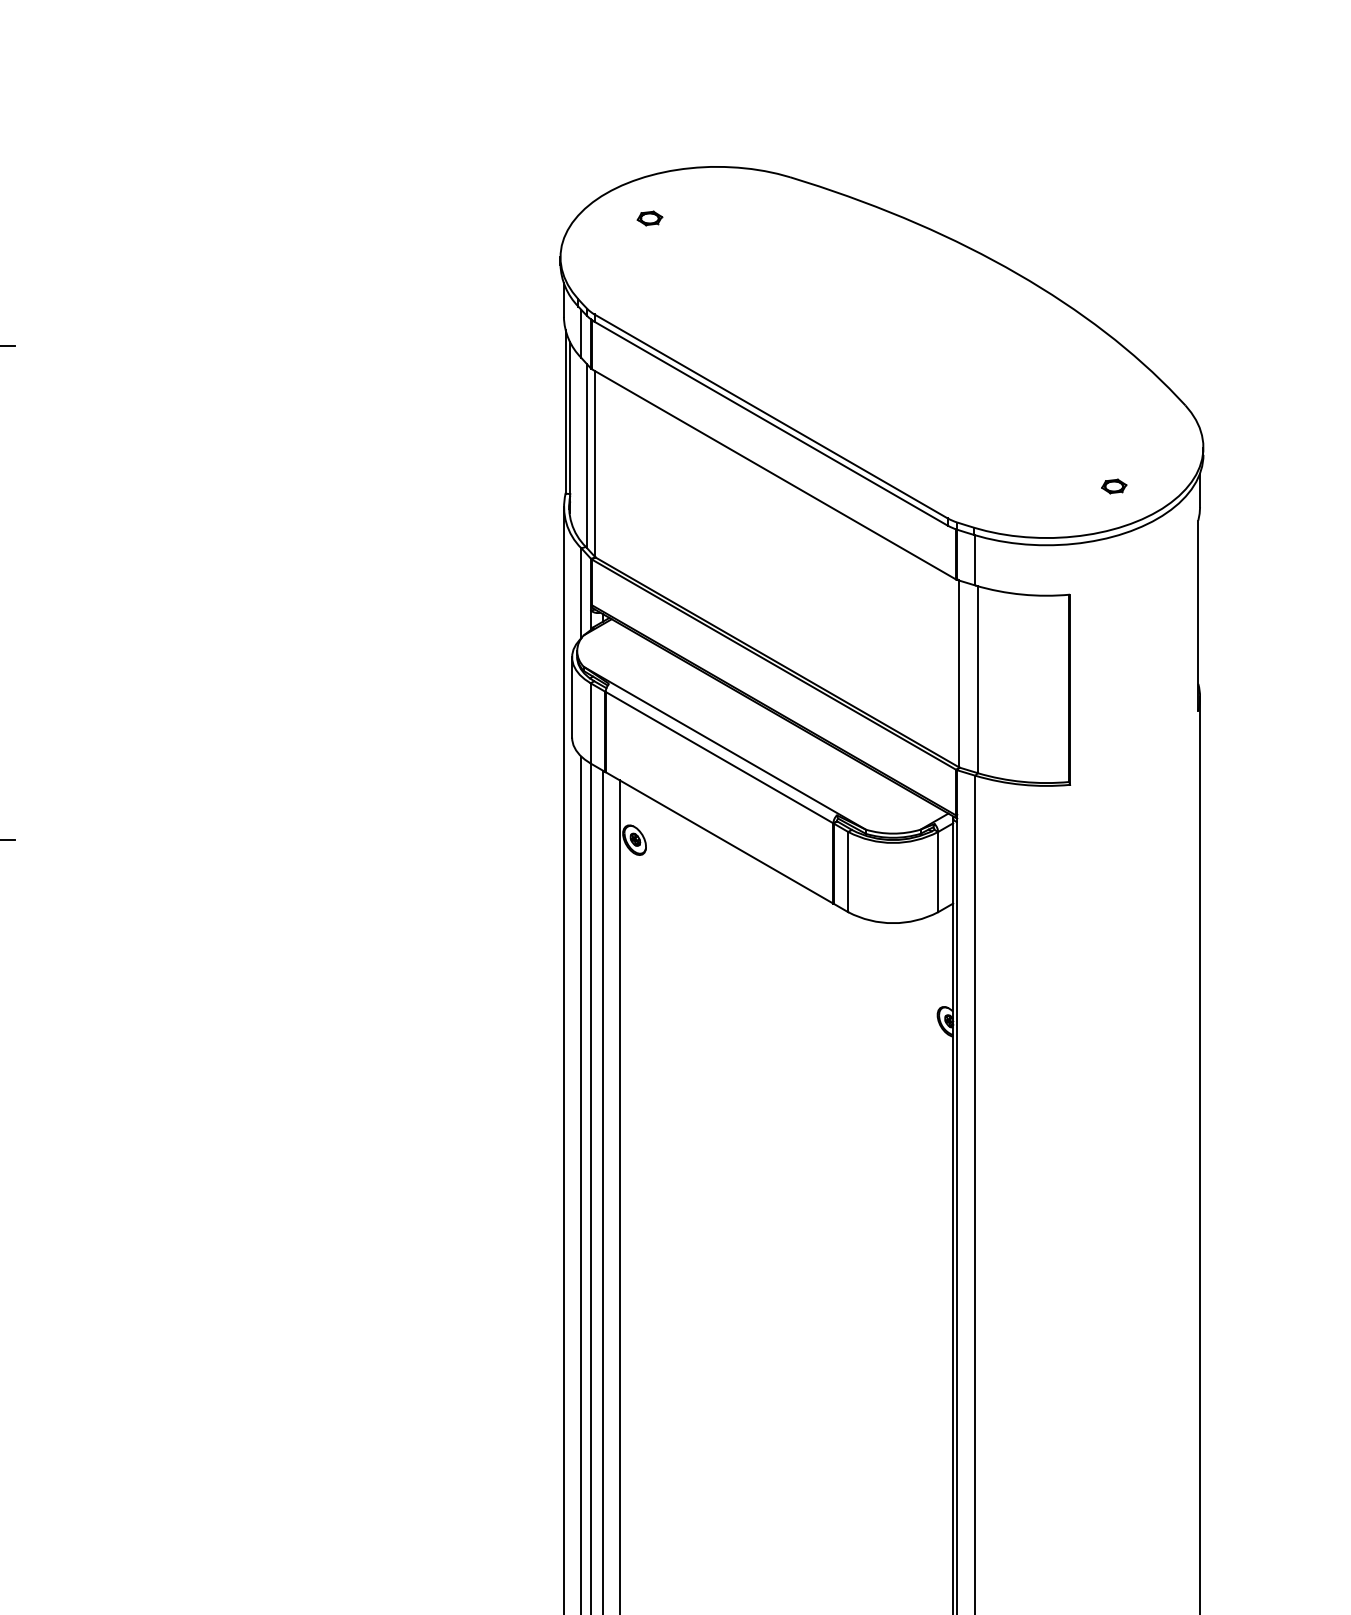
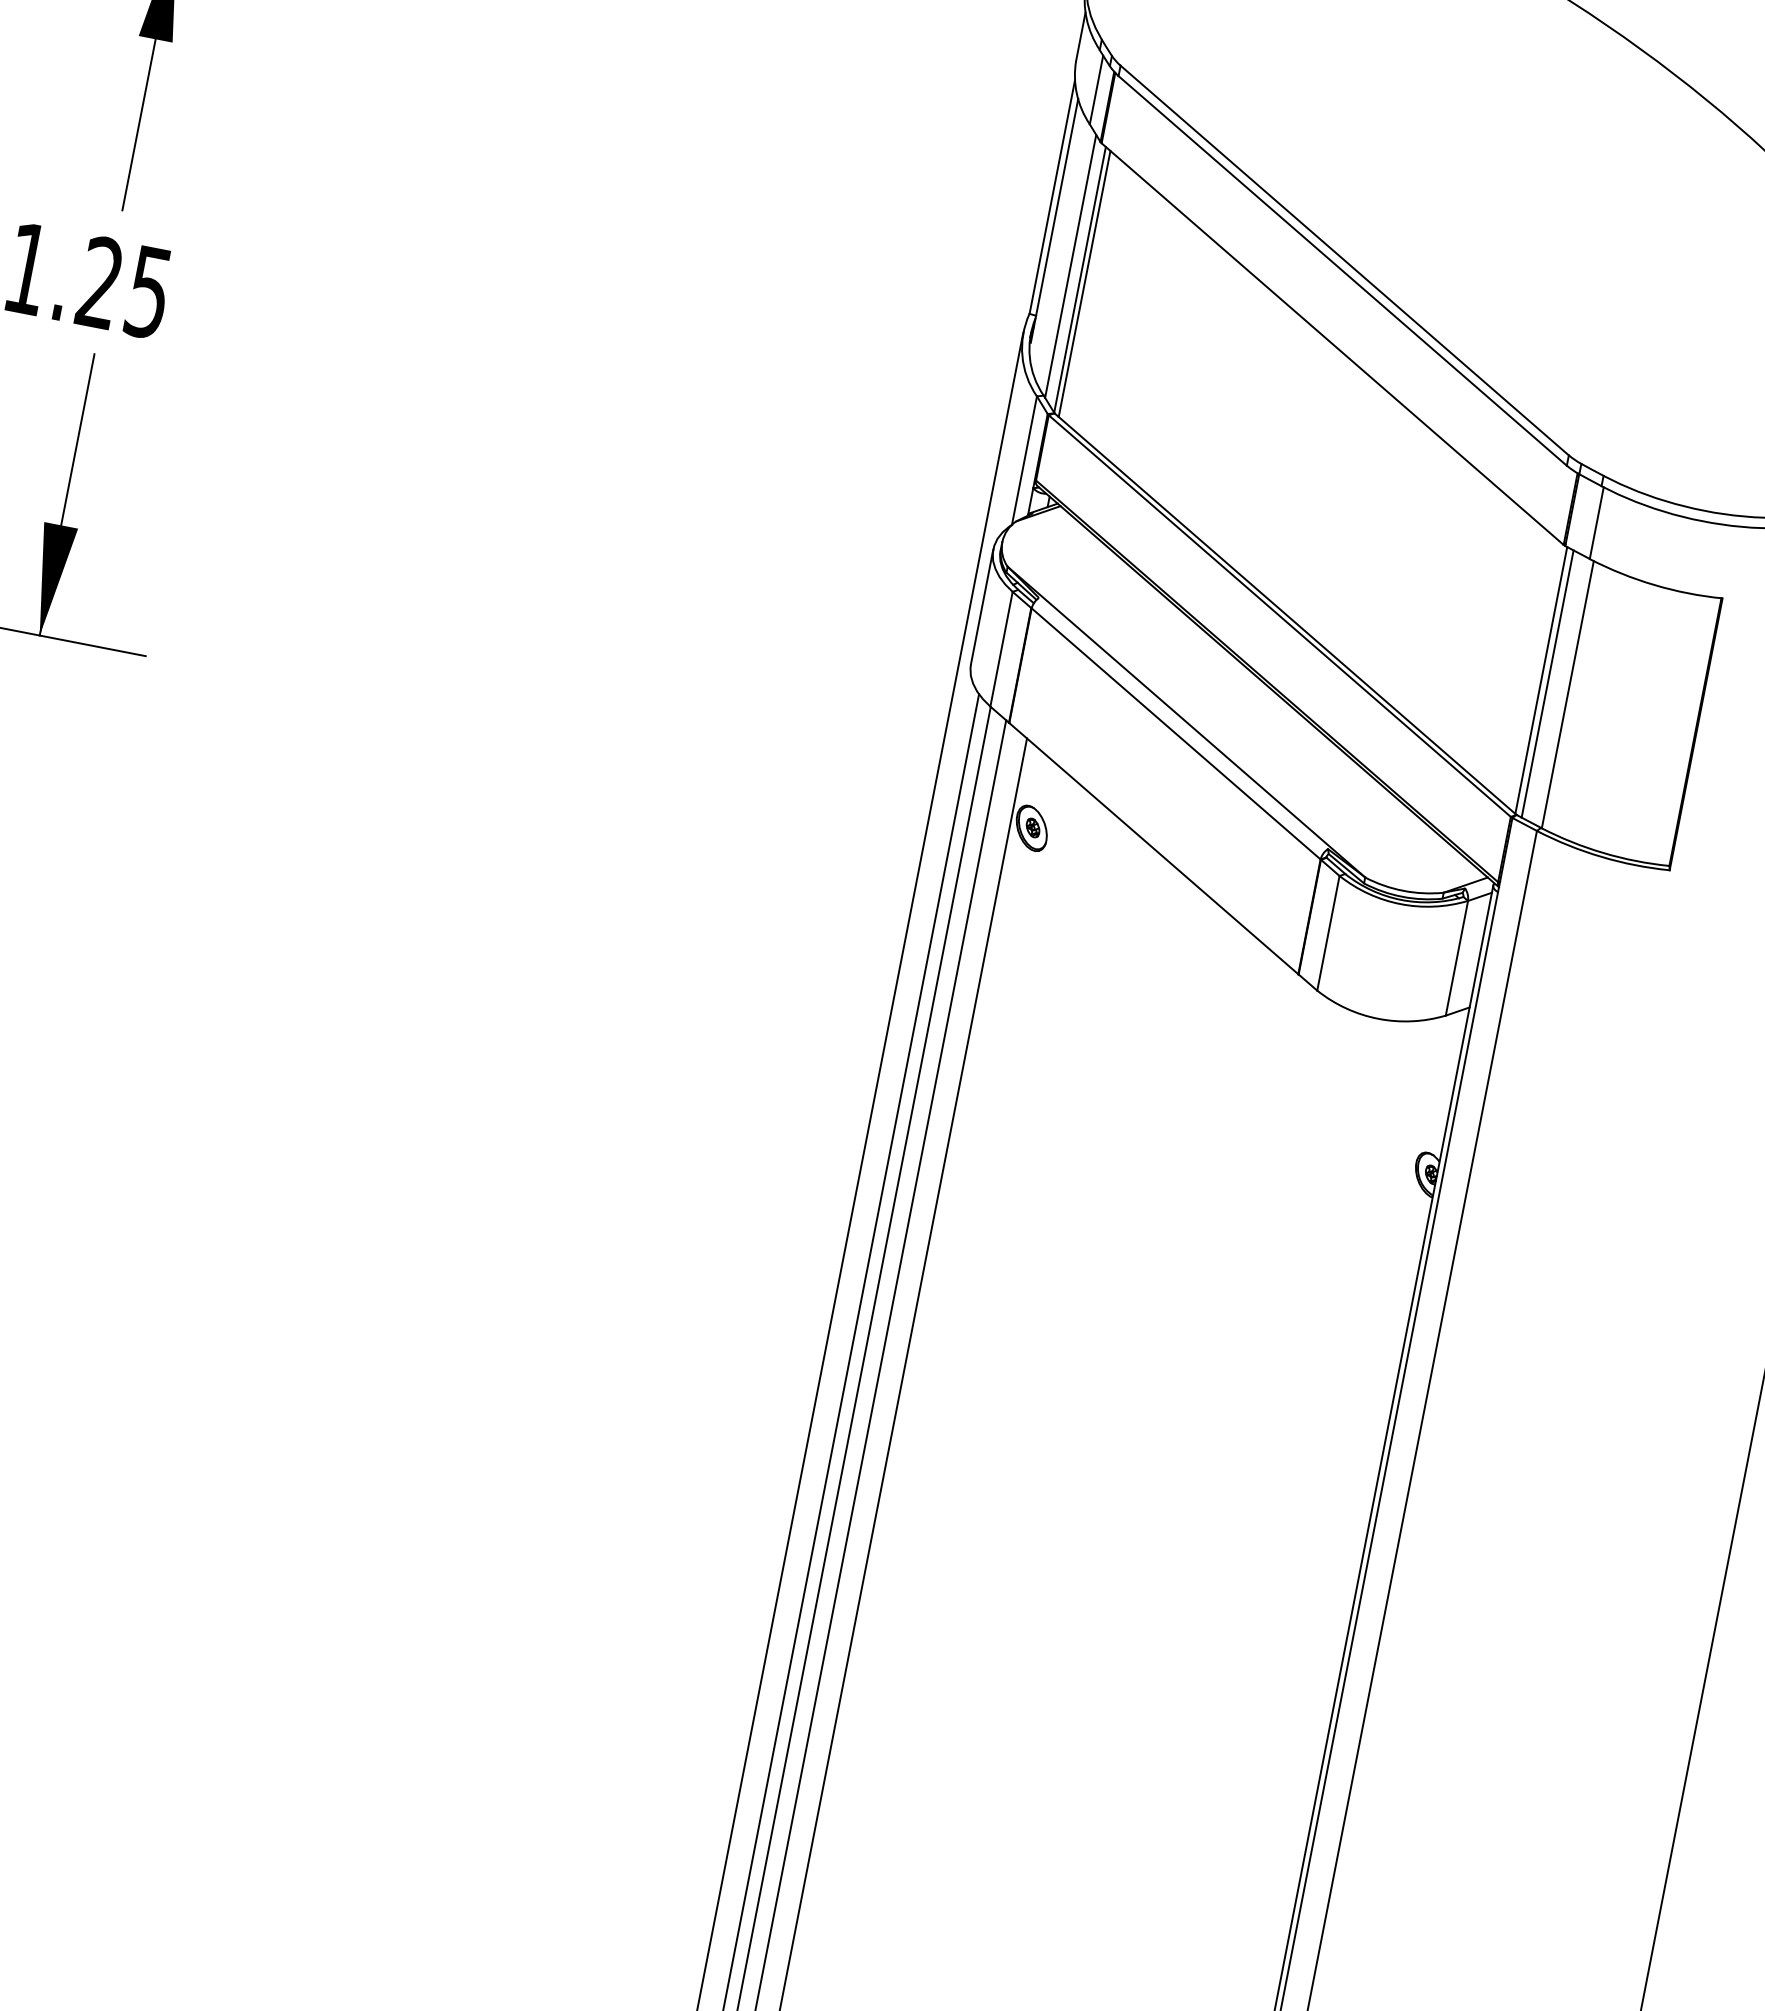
line: (598, 466) -> (1084, 284), added
line: (963, 674) -> (1548, 682), added

